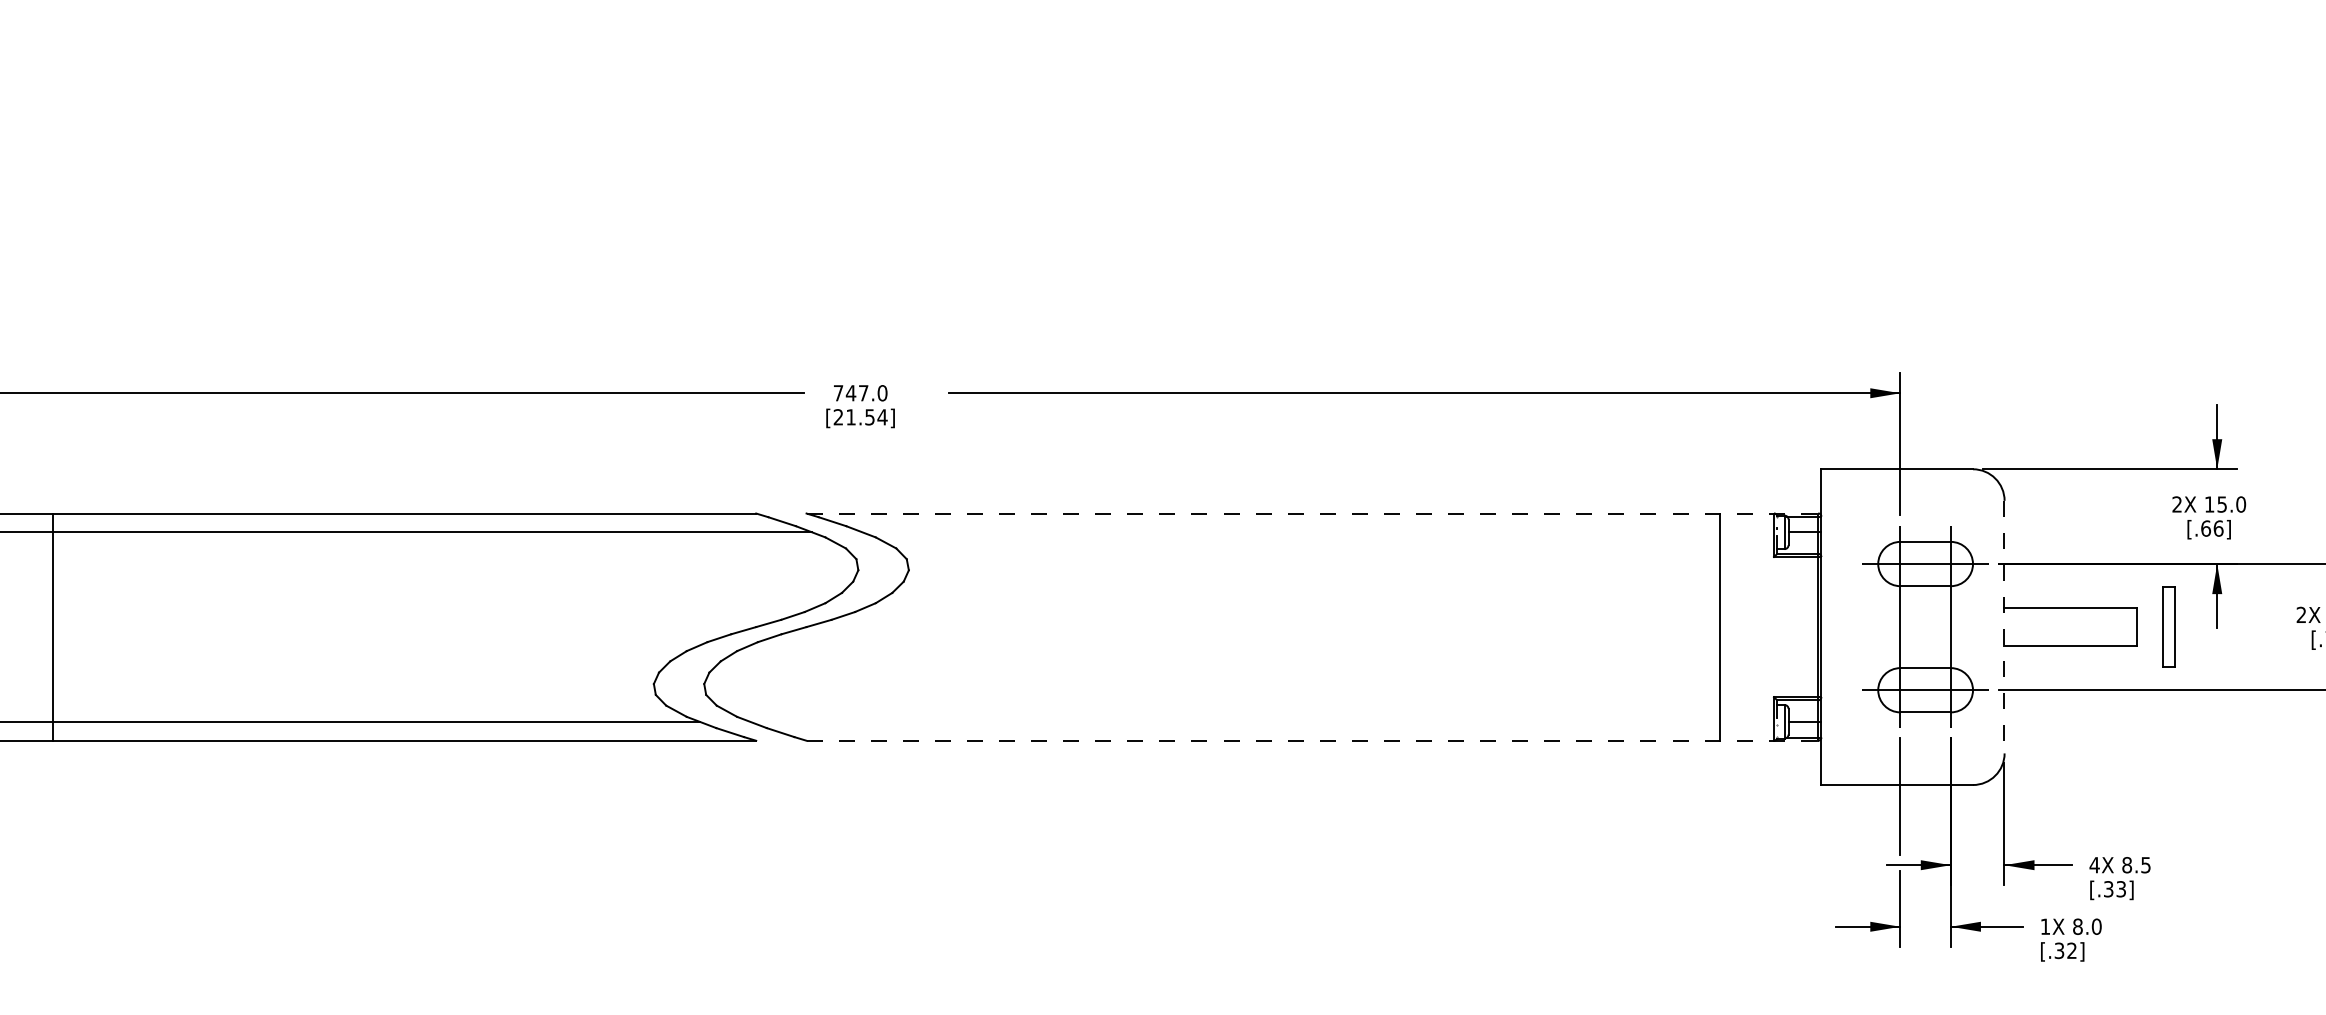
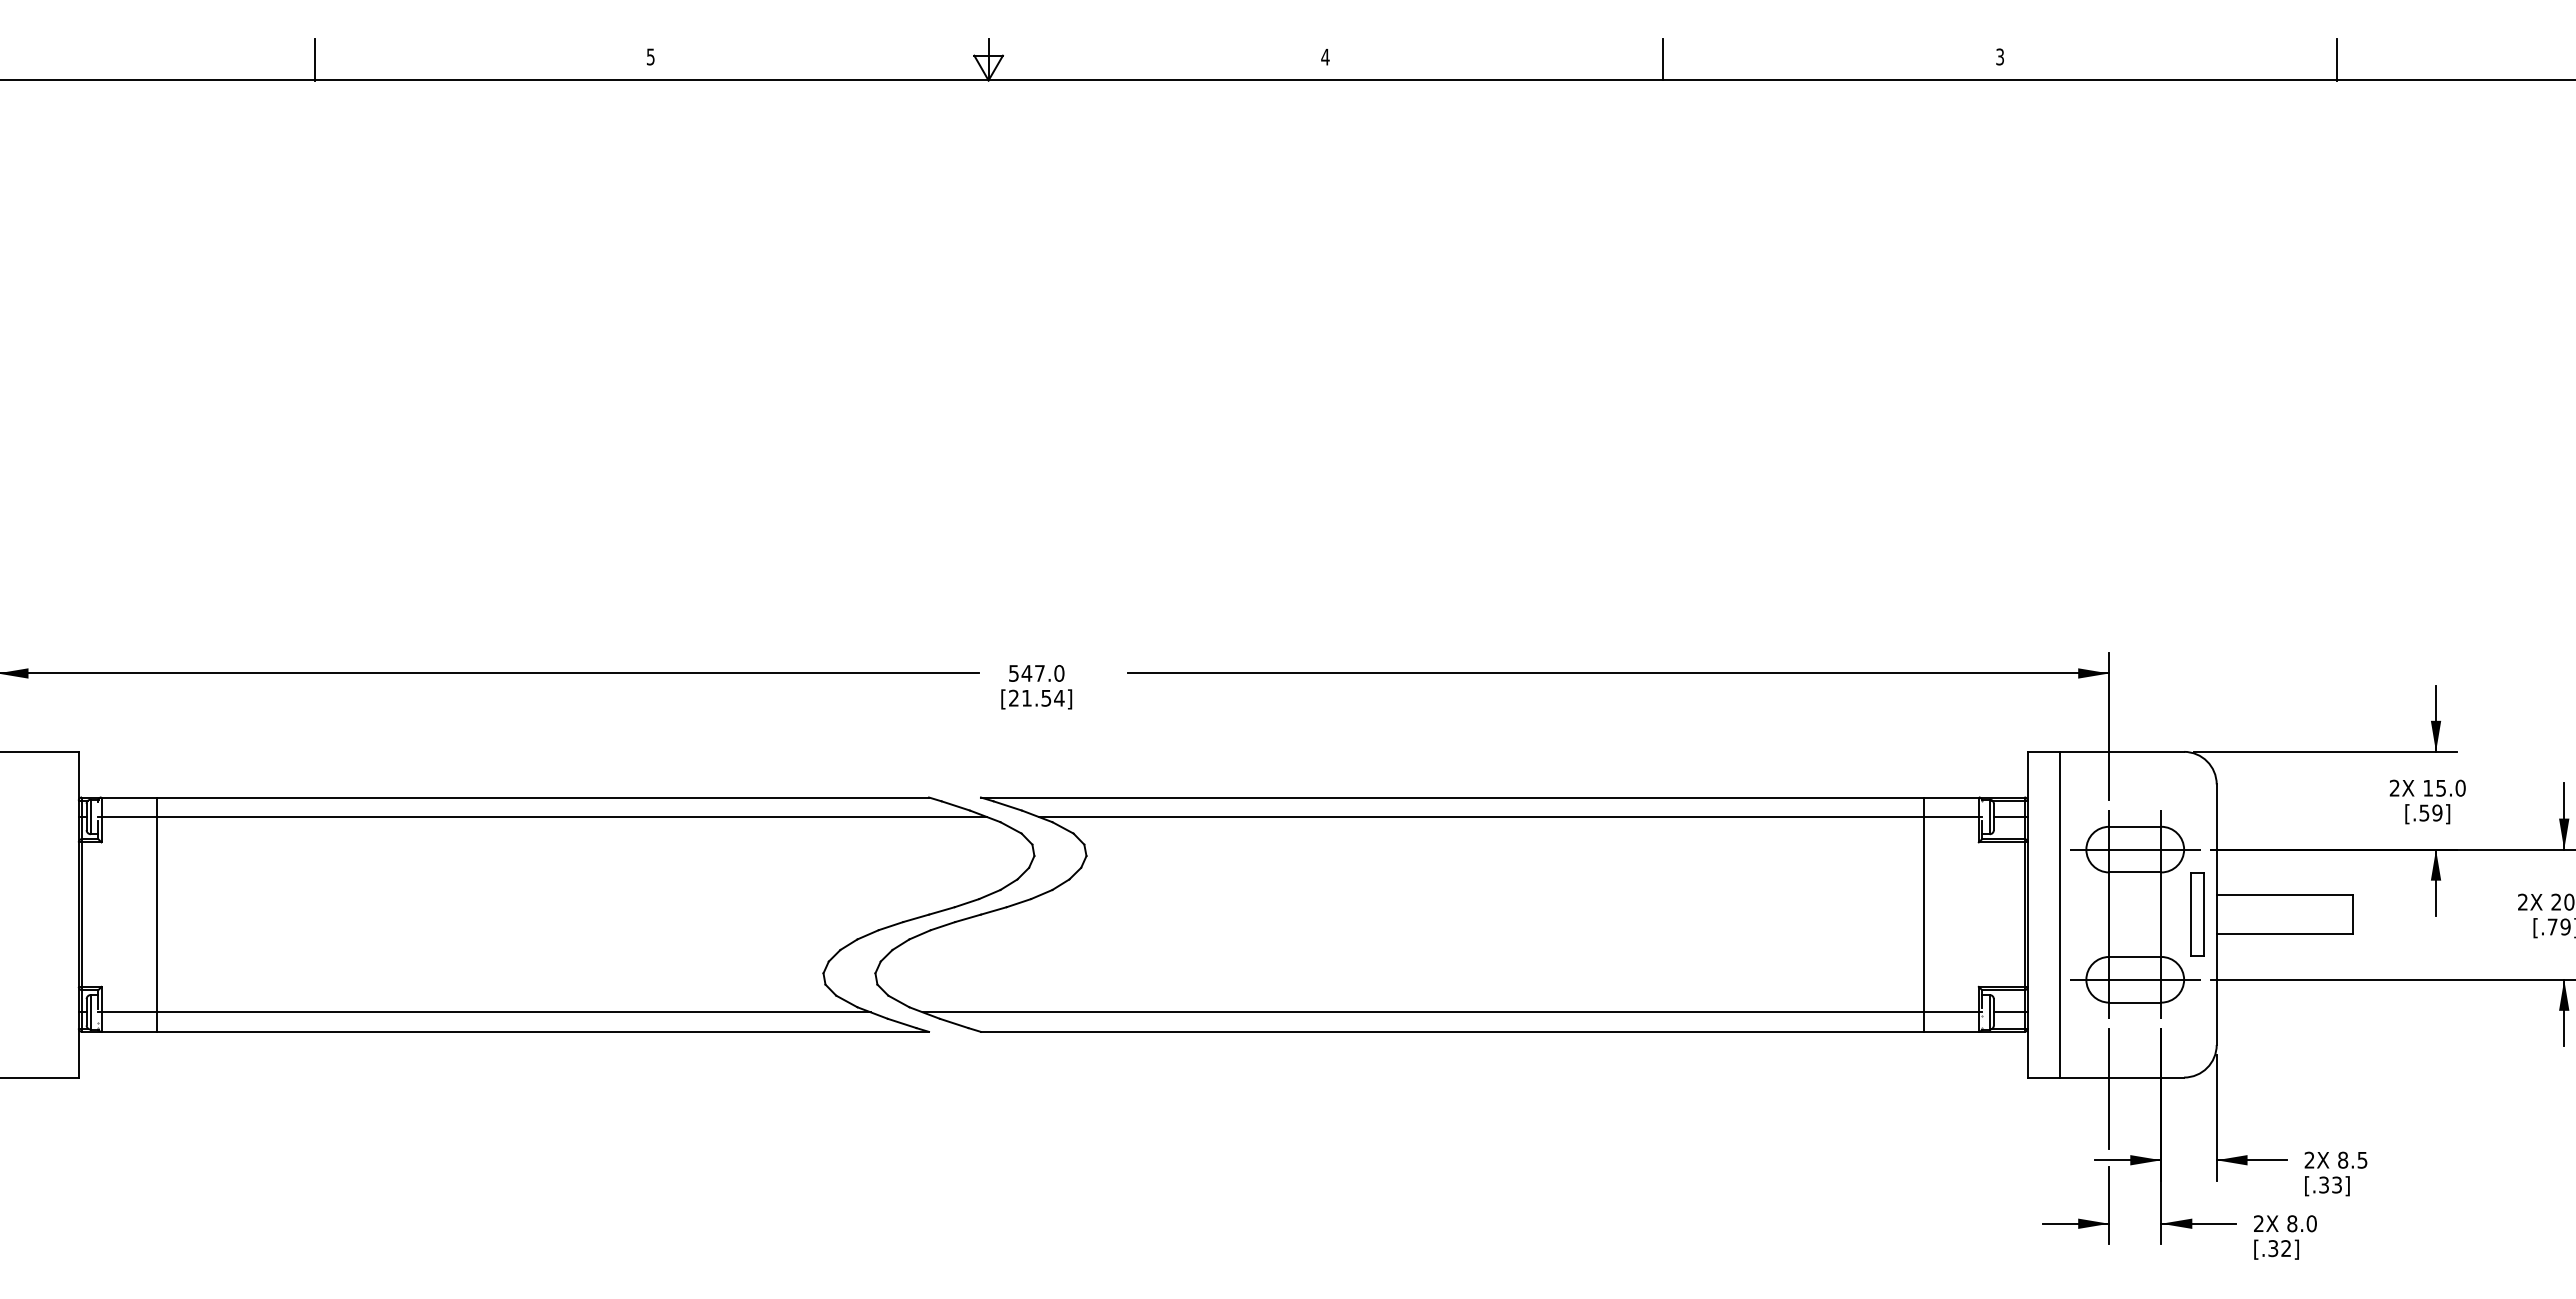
text: (838, 393) -> (1013, 673), 747.0 -> 547.0
line: (1312, 513) -> (1502, 797), dashed -> solid
text: (2211, 528) -> (2430, 812), [.66] -> [.59]
line: (1319, 532) -> (1510, 817), added
line: (52, 626) -> (156, 914), moved
line: (1853, 626) -> (2060, 914), added
part: (2169, 626) -> (2197, 914), moved
line: (2004, 627) -> (2216, 915), dashed -> solid
line: (1263, 721) -> (1452, 1012), added
line: (1312, 740) -> (1502, 1031), dashed -> solid
text: (2094, 864) -> (2309, 1159), 4X -> 2X
text: (2045, 926) -> (2258, 1223), 1X -> 2X

